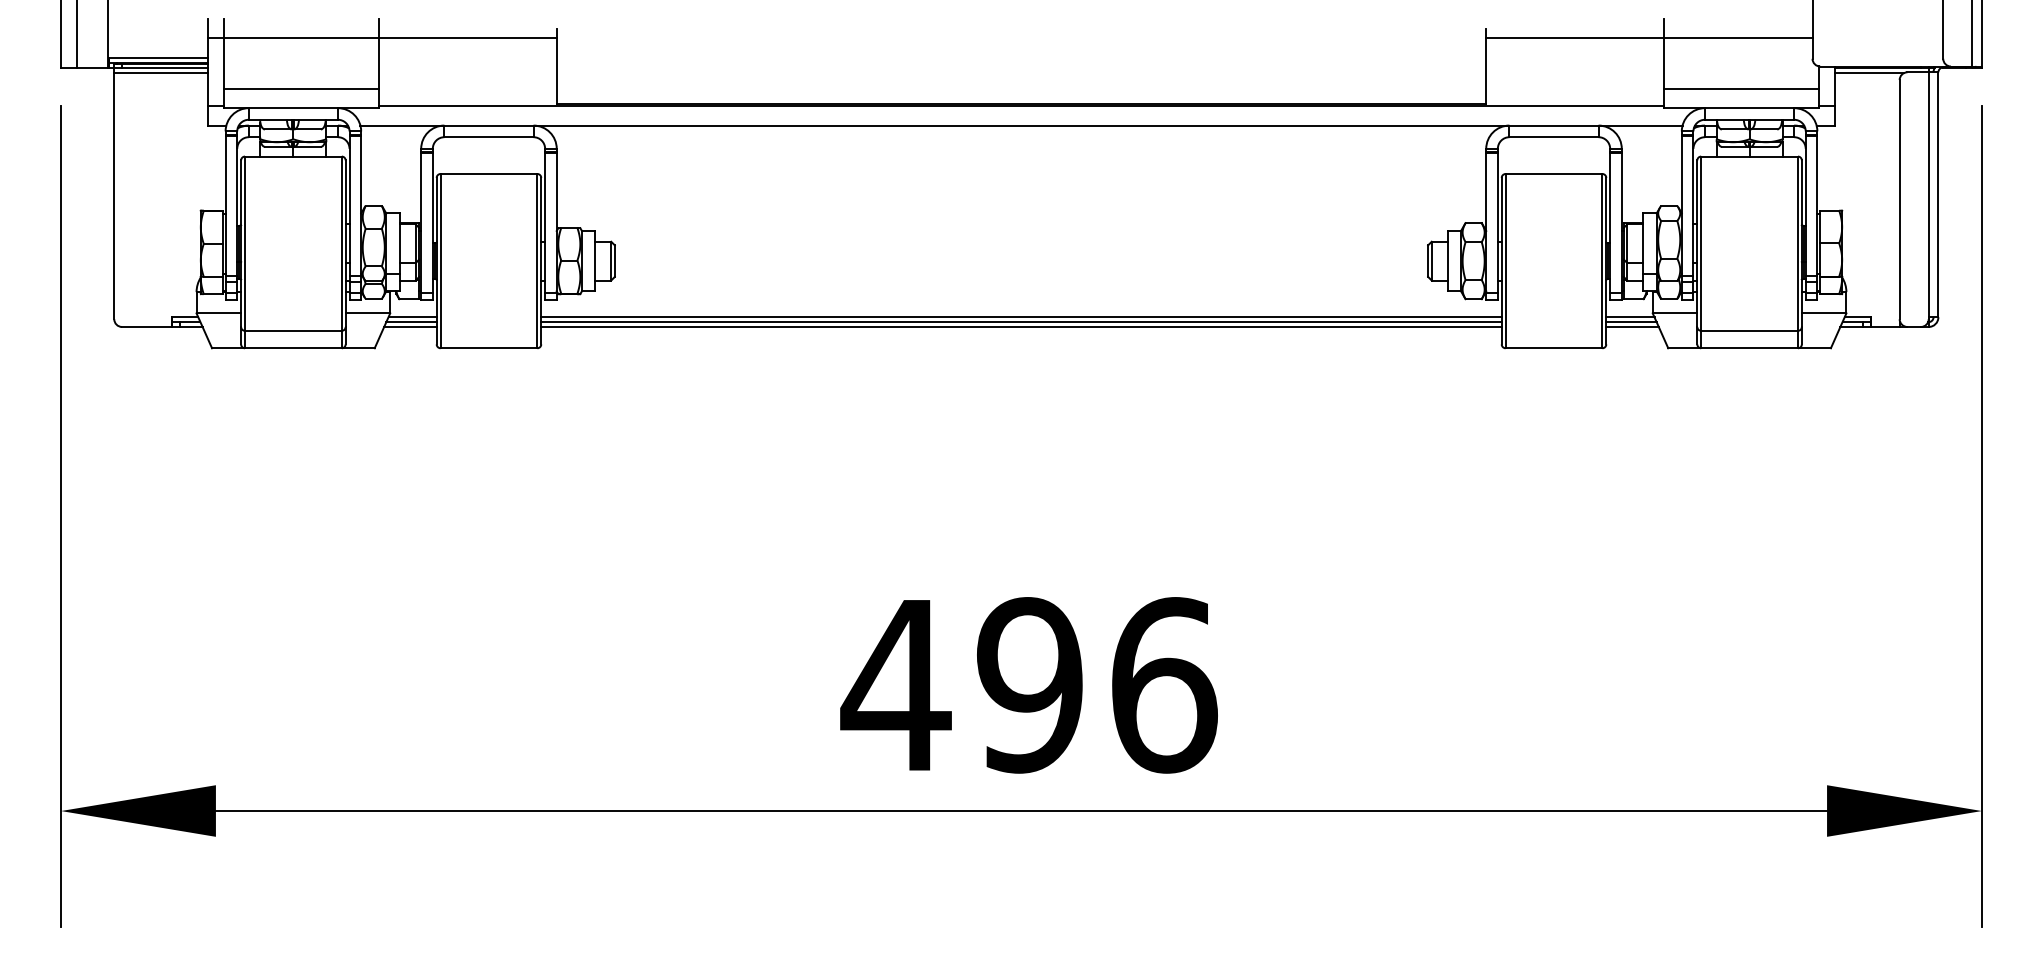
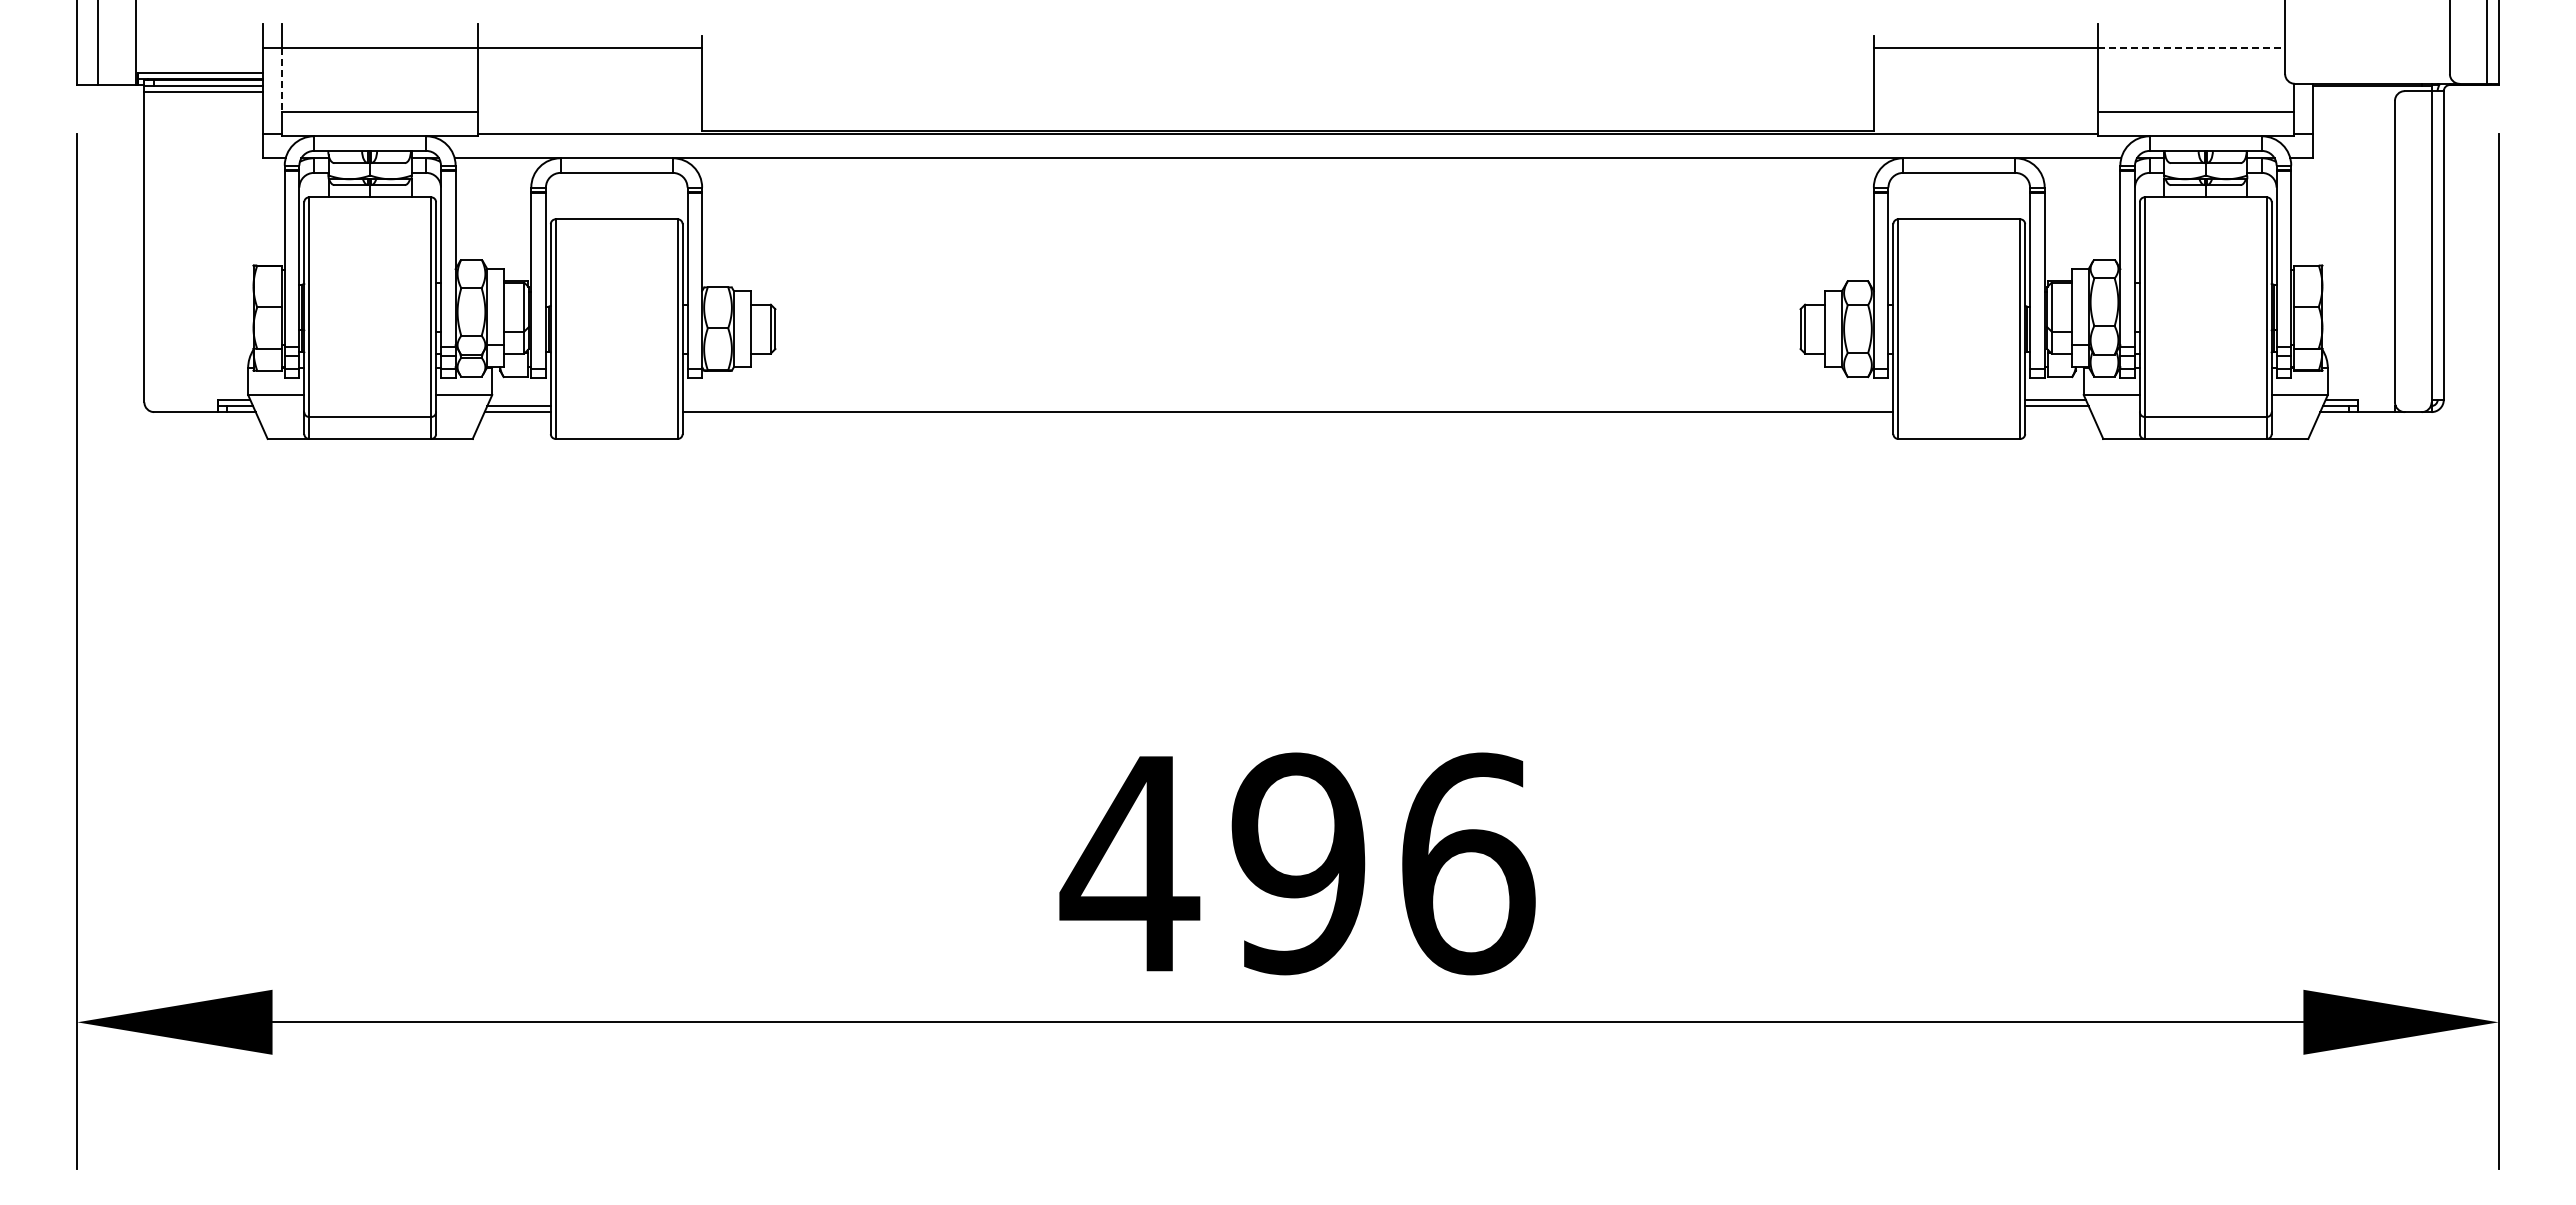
line: (1739, 38) -> (2192, 48), solid -> dashed
line: (223, 63) -> (282, 80), solid -> dashed
line: (1869, 73) -> (2356, 92), removed
line: (412, 316) -> (520, 399), removed
line: (1021, 316) -> (1287, 399), removed
line: (1021, 322) -> (1287, 406), removed
line: (1632, 327) -> (2058, 412), removed

